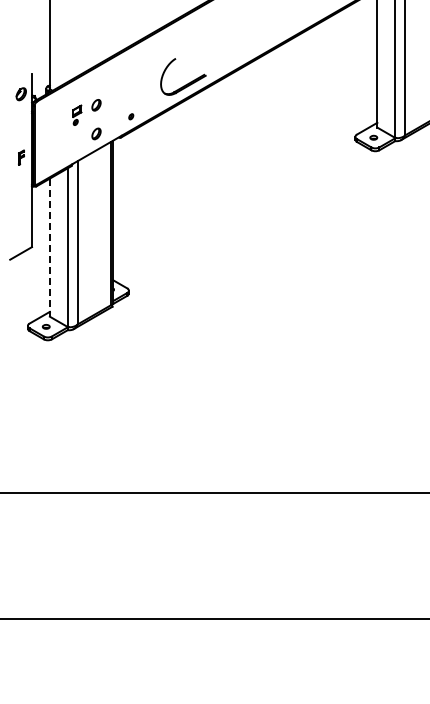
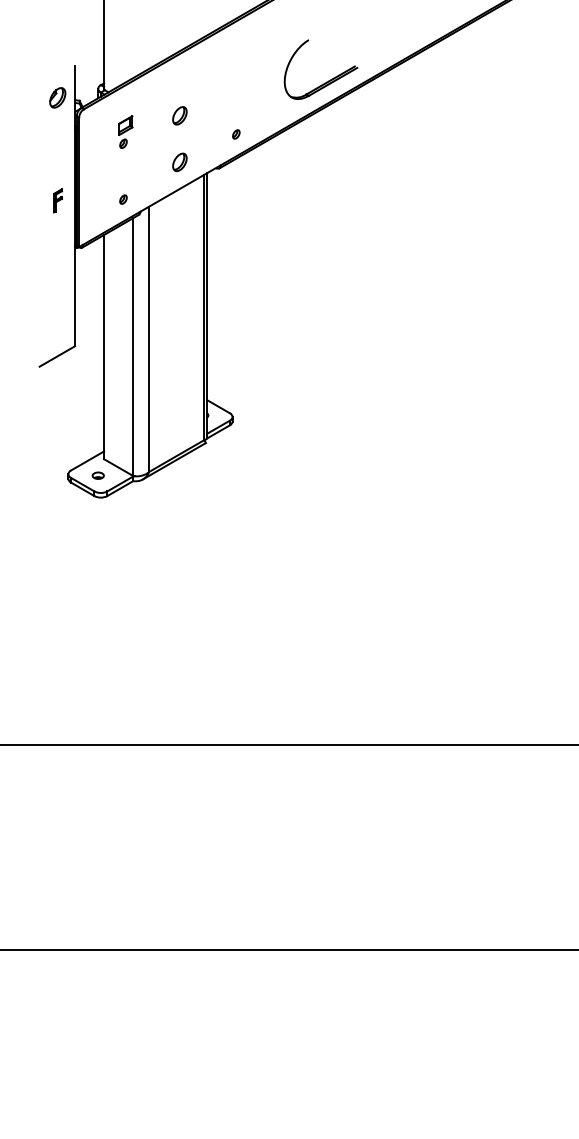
part: (77, 114) -> (126, 130), moved
part: (61, 156) -> (123, 199), added
line: (49, 248) -> (103, 348), dashed -> solid

